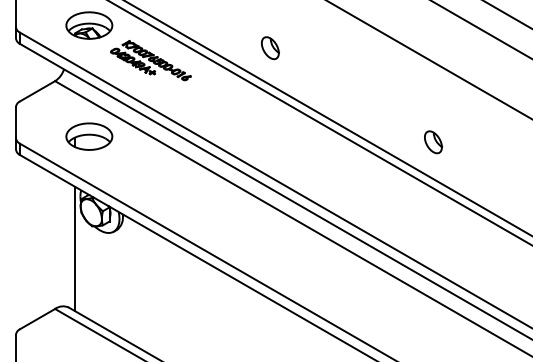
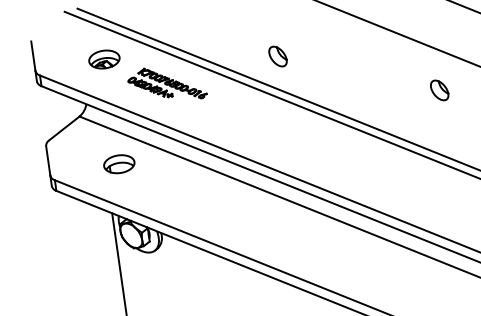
part: (89, 25) -> (104, 59), size x0.7
part: (89, 136) -> (119, 164), size x0.7
part: (433, 142) -> (439, 90), moved

